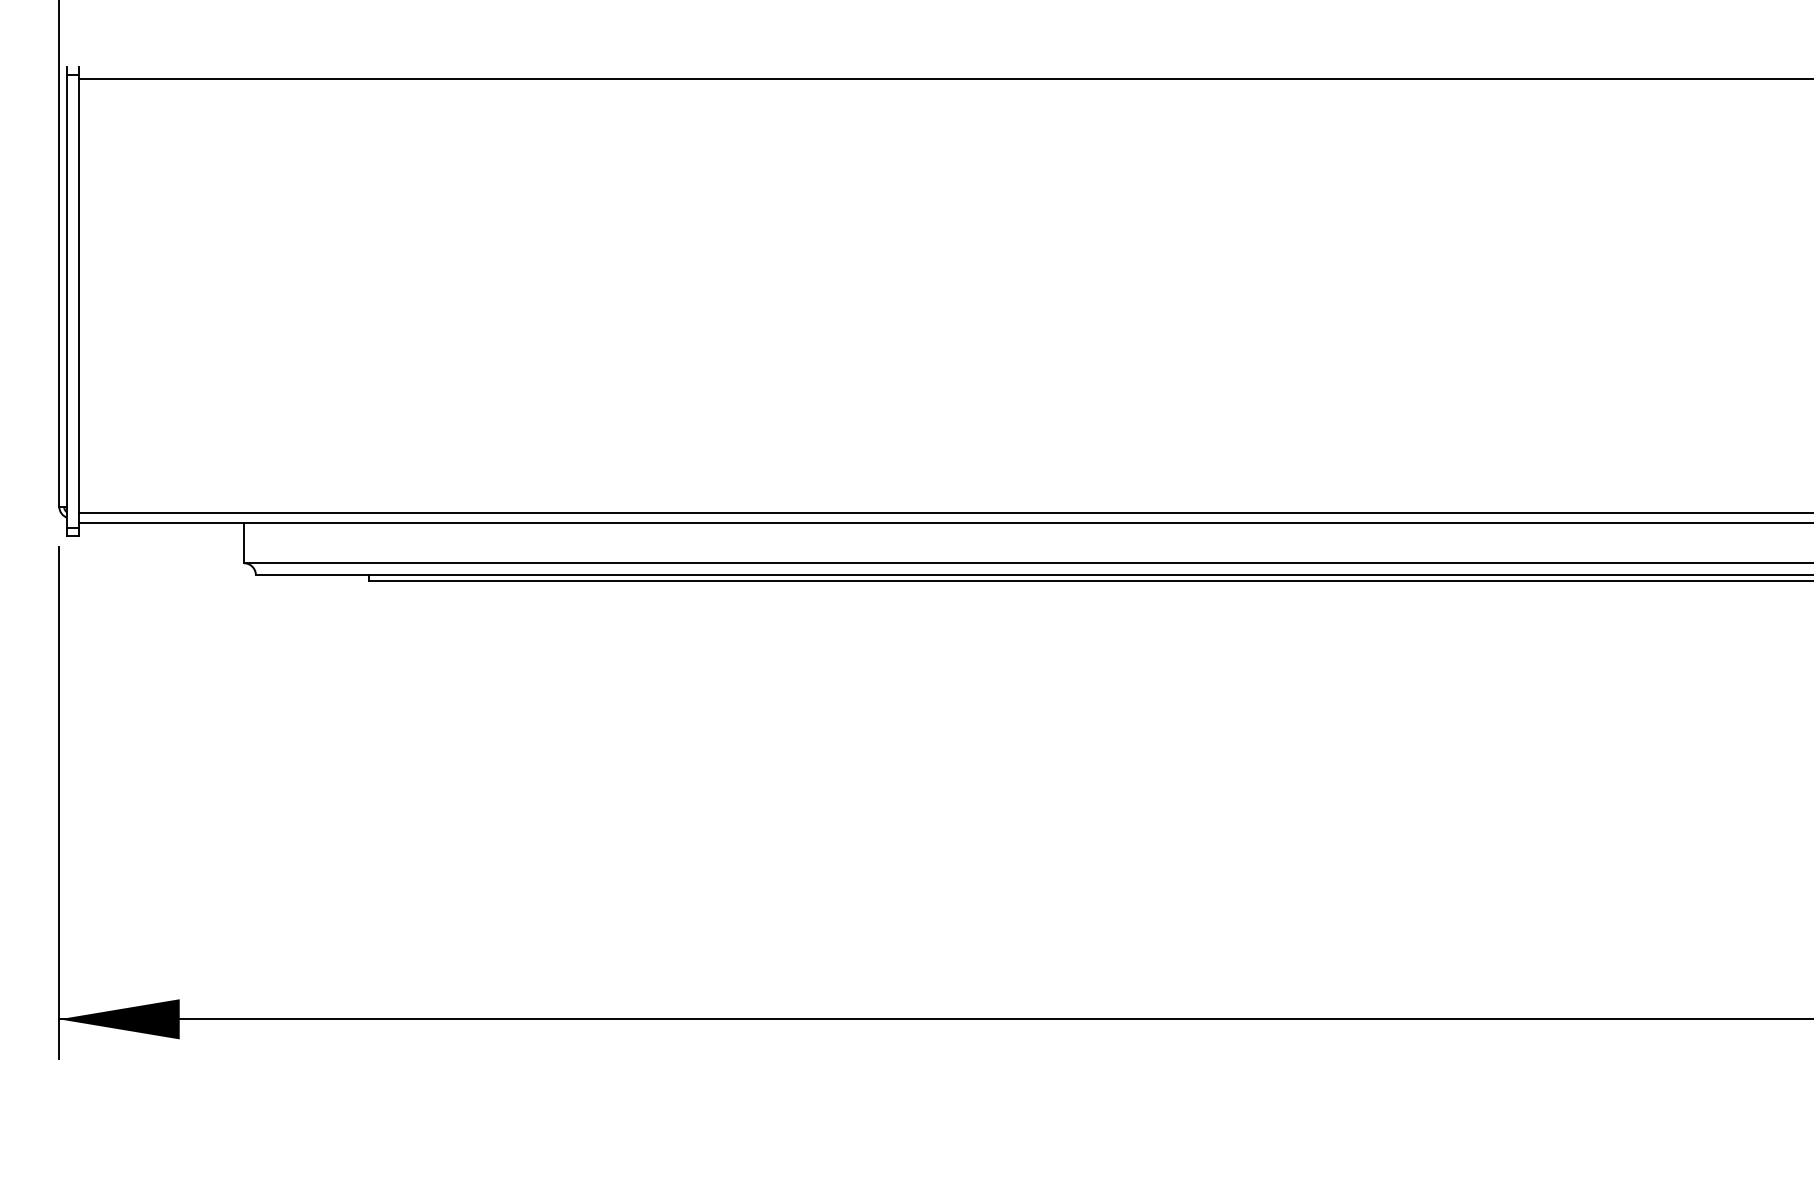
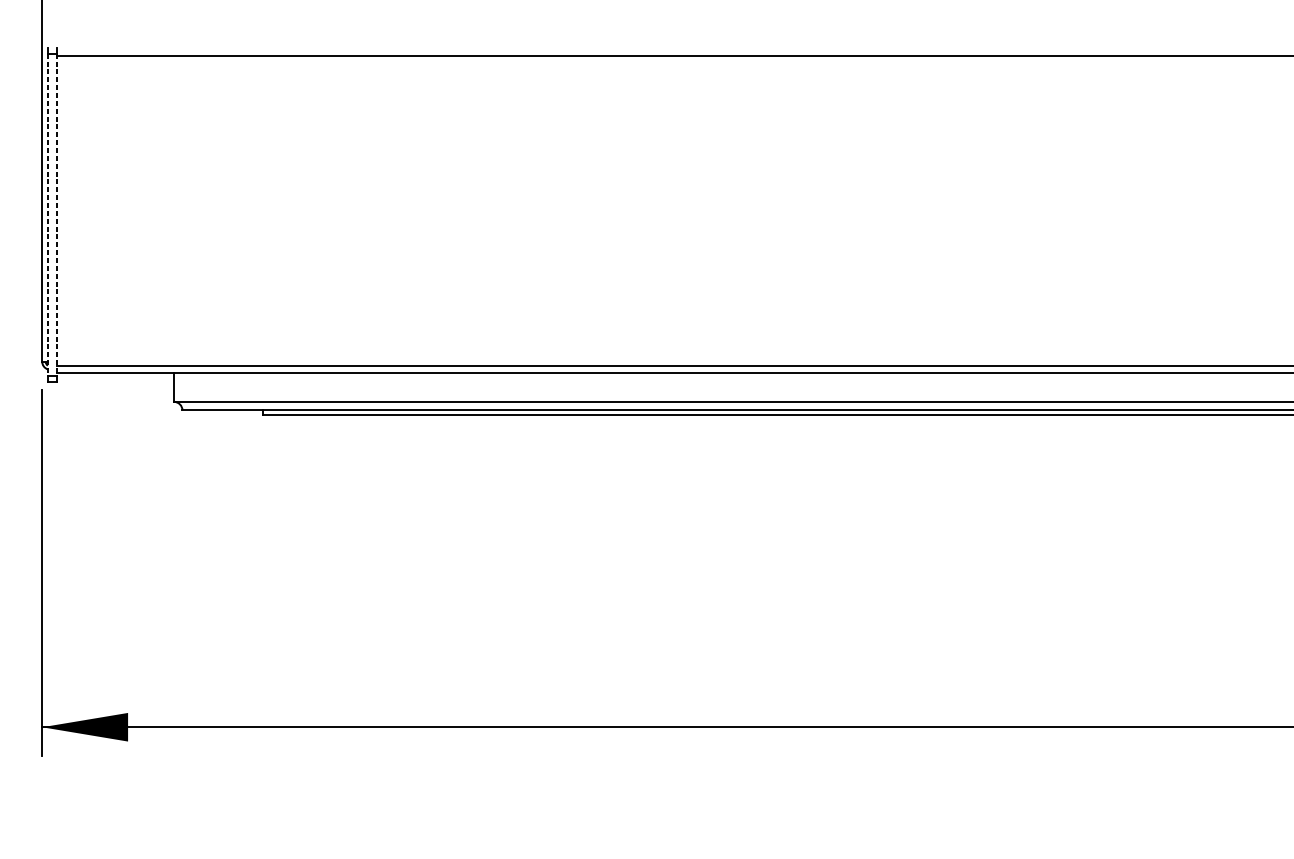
line: (67, 301) -> (48, 215), solid -> dashed
line: (79, 301) -> (56, 215), solid -> dashed

